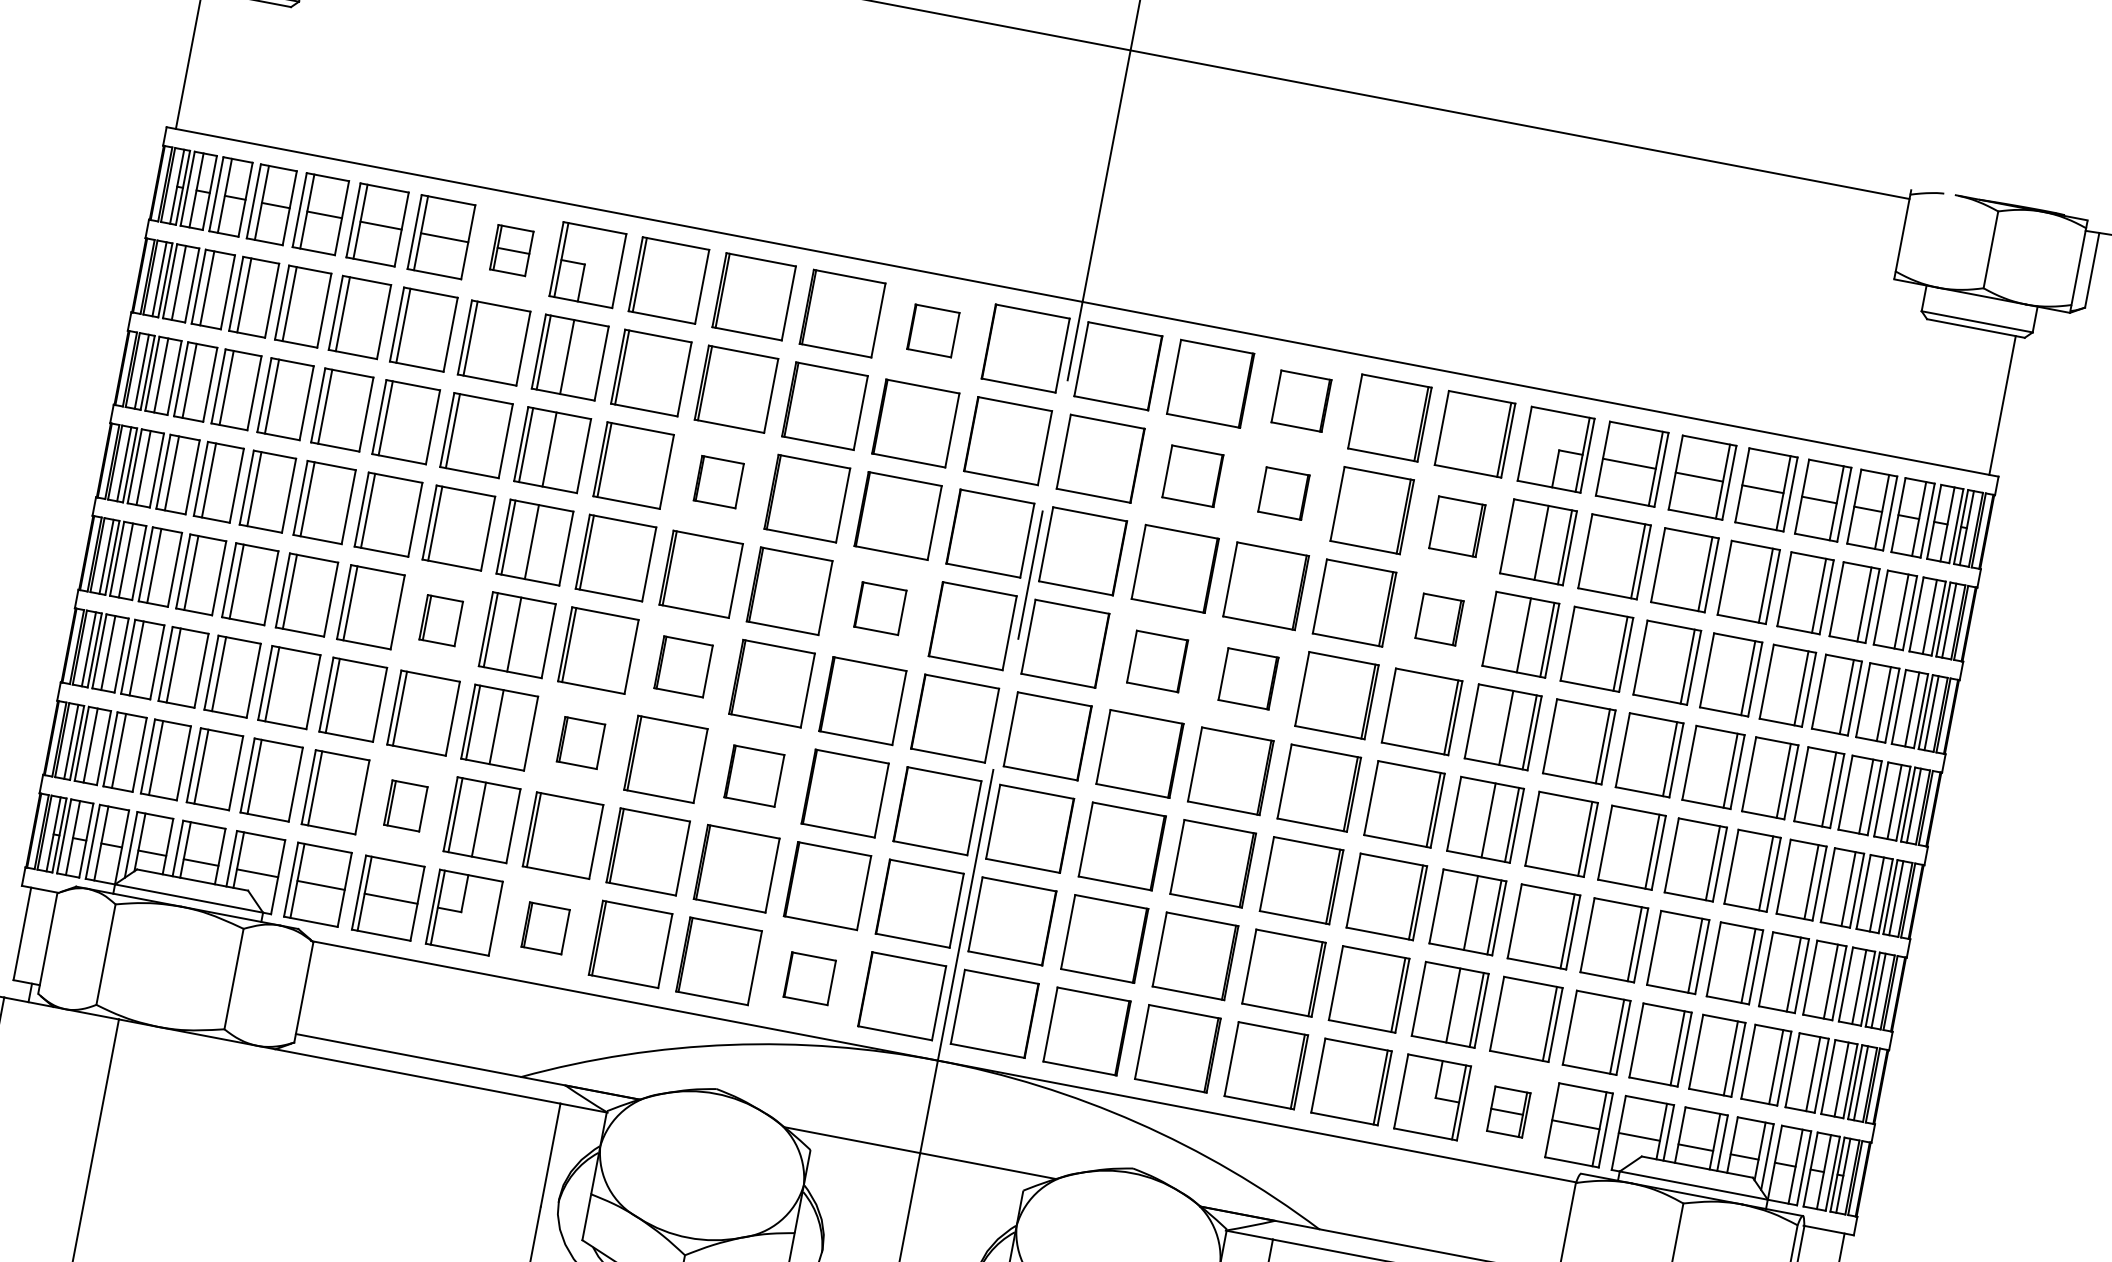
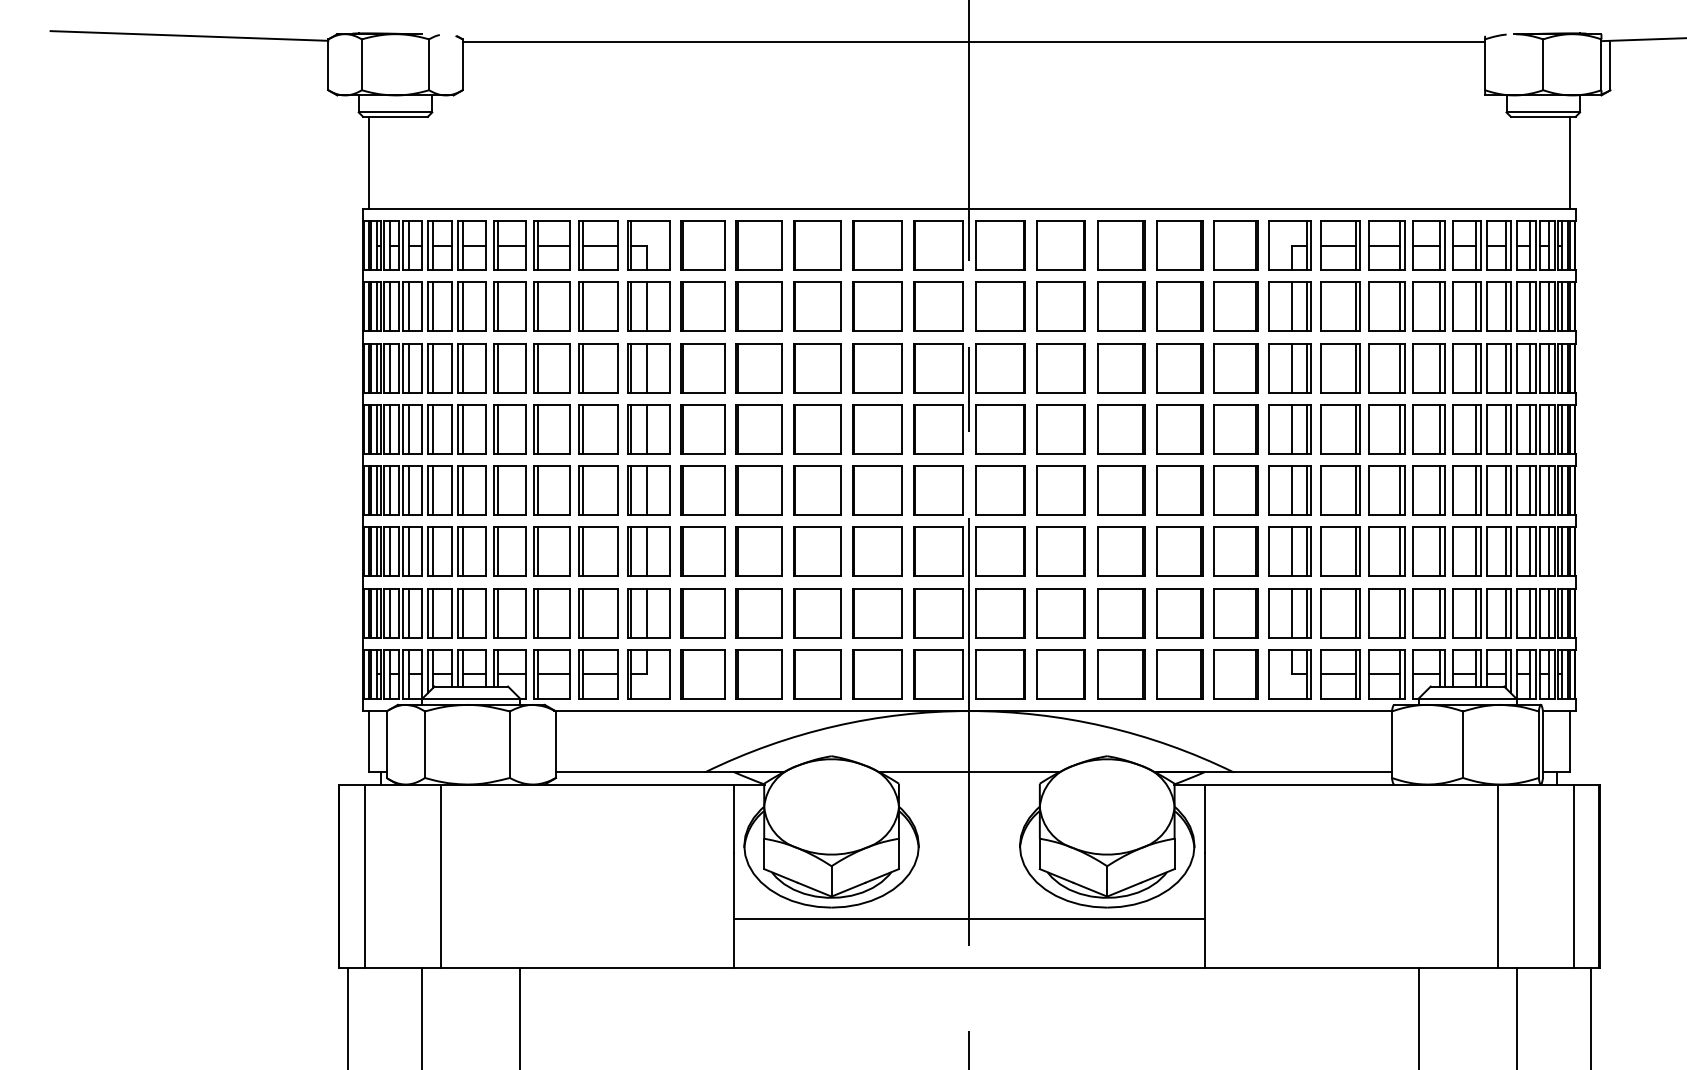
part: (511, 250) -> (598, 245), size x1.67
part: (933, 330) -> (877, 245), size x1.67
part: (1301, 401) -> (1121, 245), size x1.43
part: (1192, 475) -> (1060, 306), size x1.43
part: (718, 482) -> (758, 368), size x1.67
part: (1284, 493) -> (1121, 306), size x1.67
part: (1456, 526) -> (1235, 306), size x1.43
part: (880, 608) -> (877, 429), size x1.67
part: (1438, 619) -> (1235, 368), size x1.67
part: (441, 620) -> (598, 490), size x1.67
part: (1156, 661) -> (1060, 429), size x1.43
part: (682, 666) -> (758, 490), size x1.43
part: (1248, 679) -> (1121, 429), size x1.43
part: (580, 742) -> (702, 551), size x1.67
part: (754, 775) -> (817, 551), size x1.43
part: (405, 806) -> (598, 613), size x1.67
part: (545, 928) -> (702, 674), size x1.67
part: (809, 978) -> (877, 674), size x1.67
part: (1508, 1112) -> (1340, 674), size x1.67

